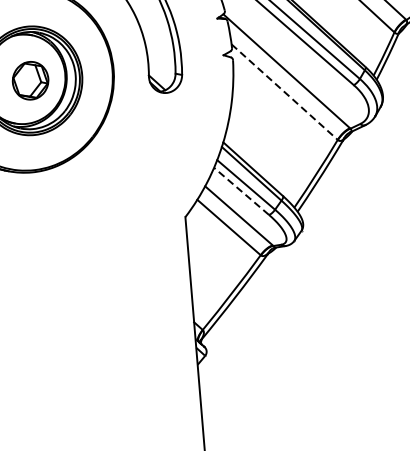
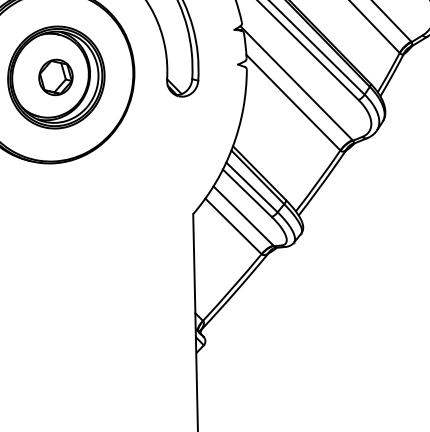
line: (284, 93) -> (293, 103), dashed -> solid
line: (241, 191) -> (247, 193), dashed -> solid

